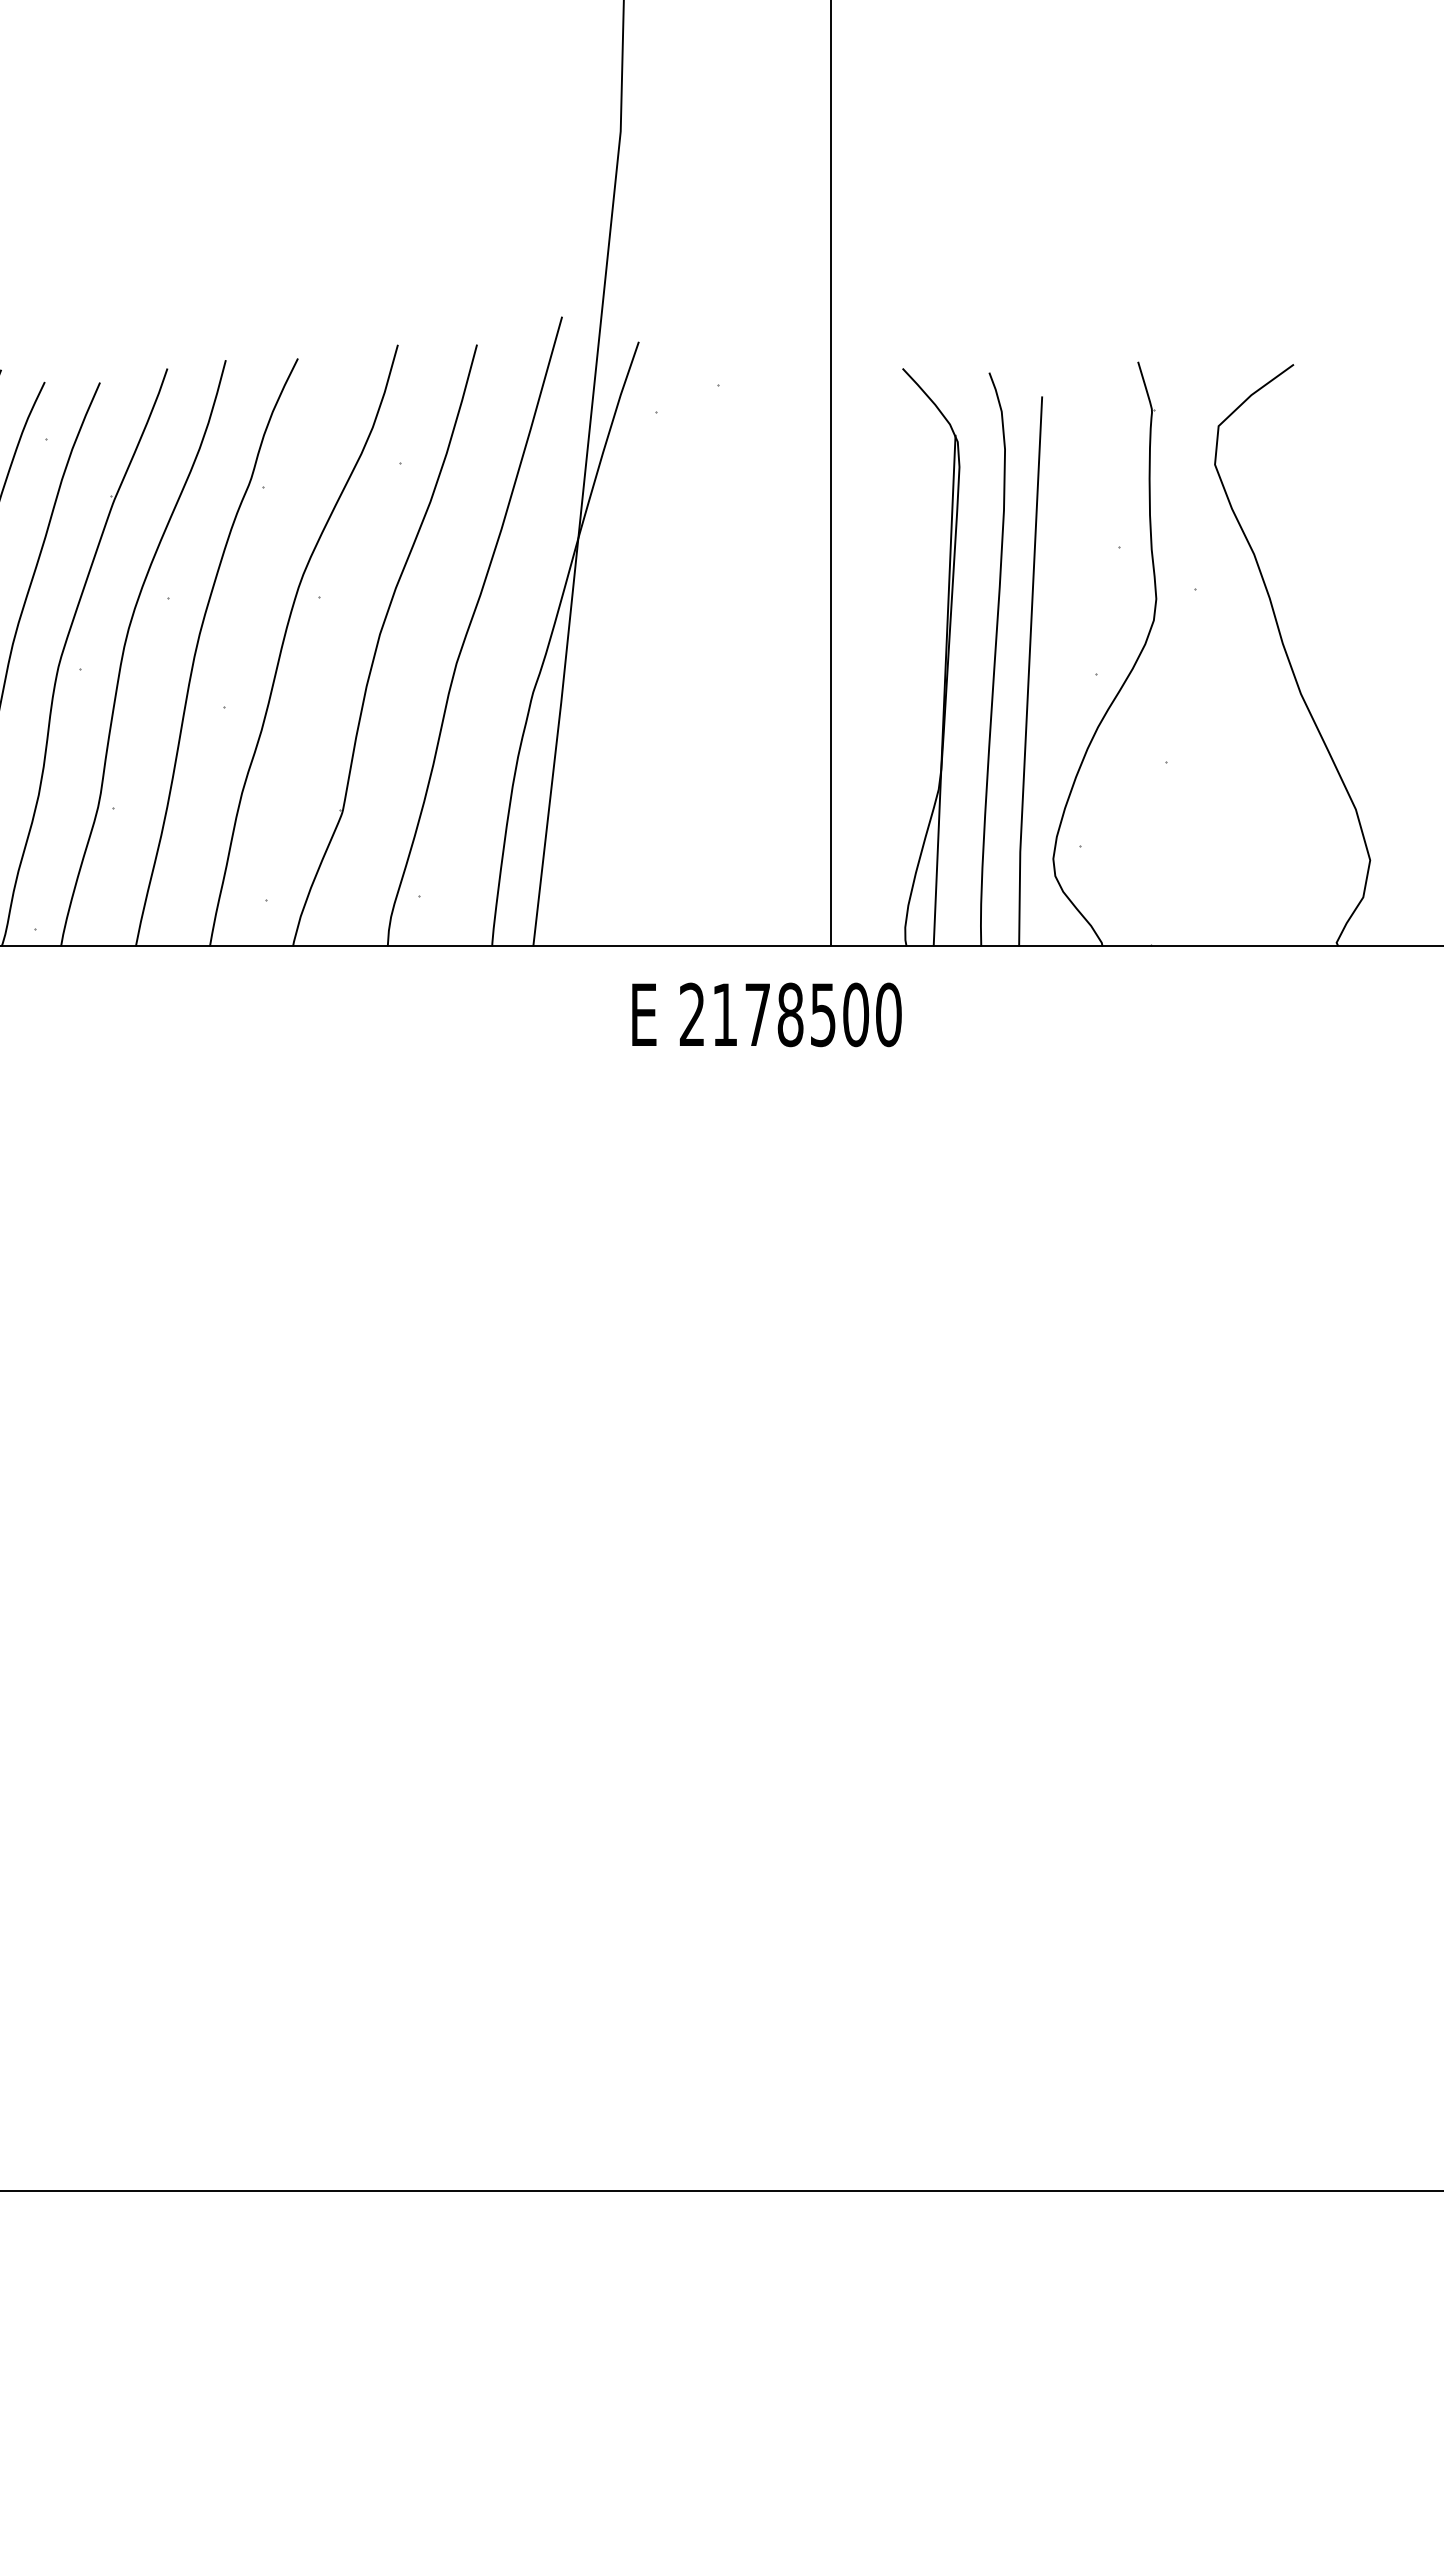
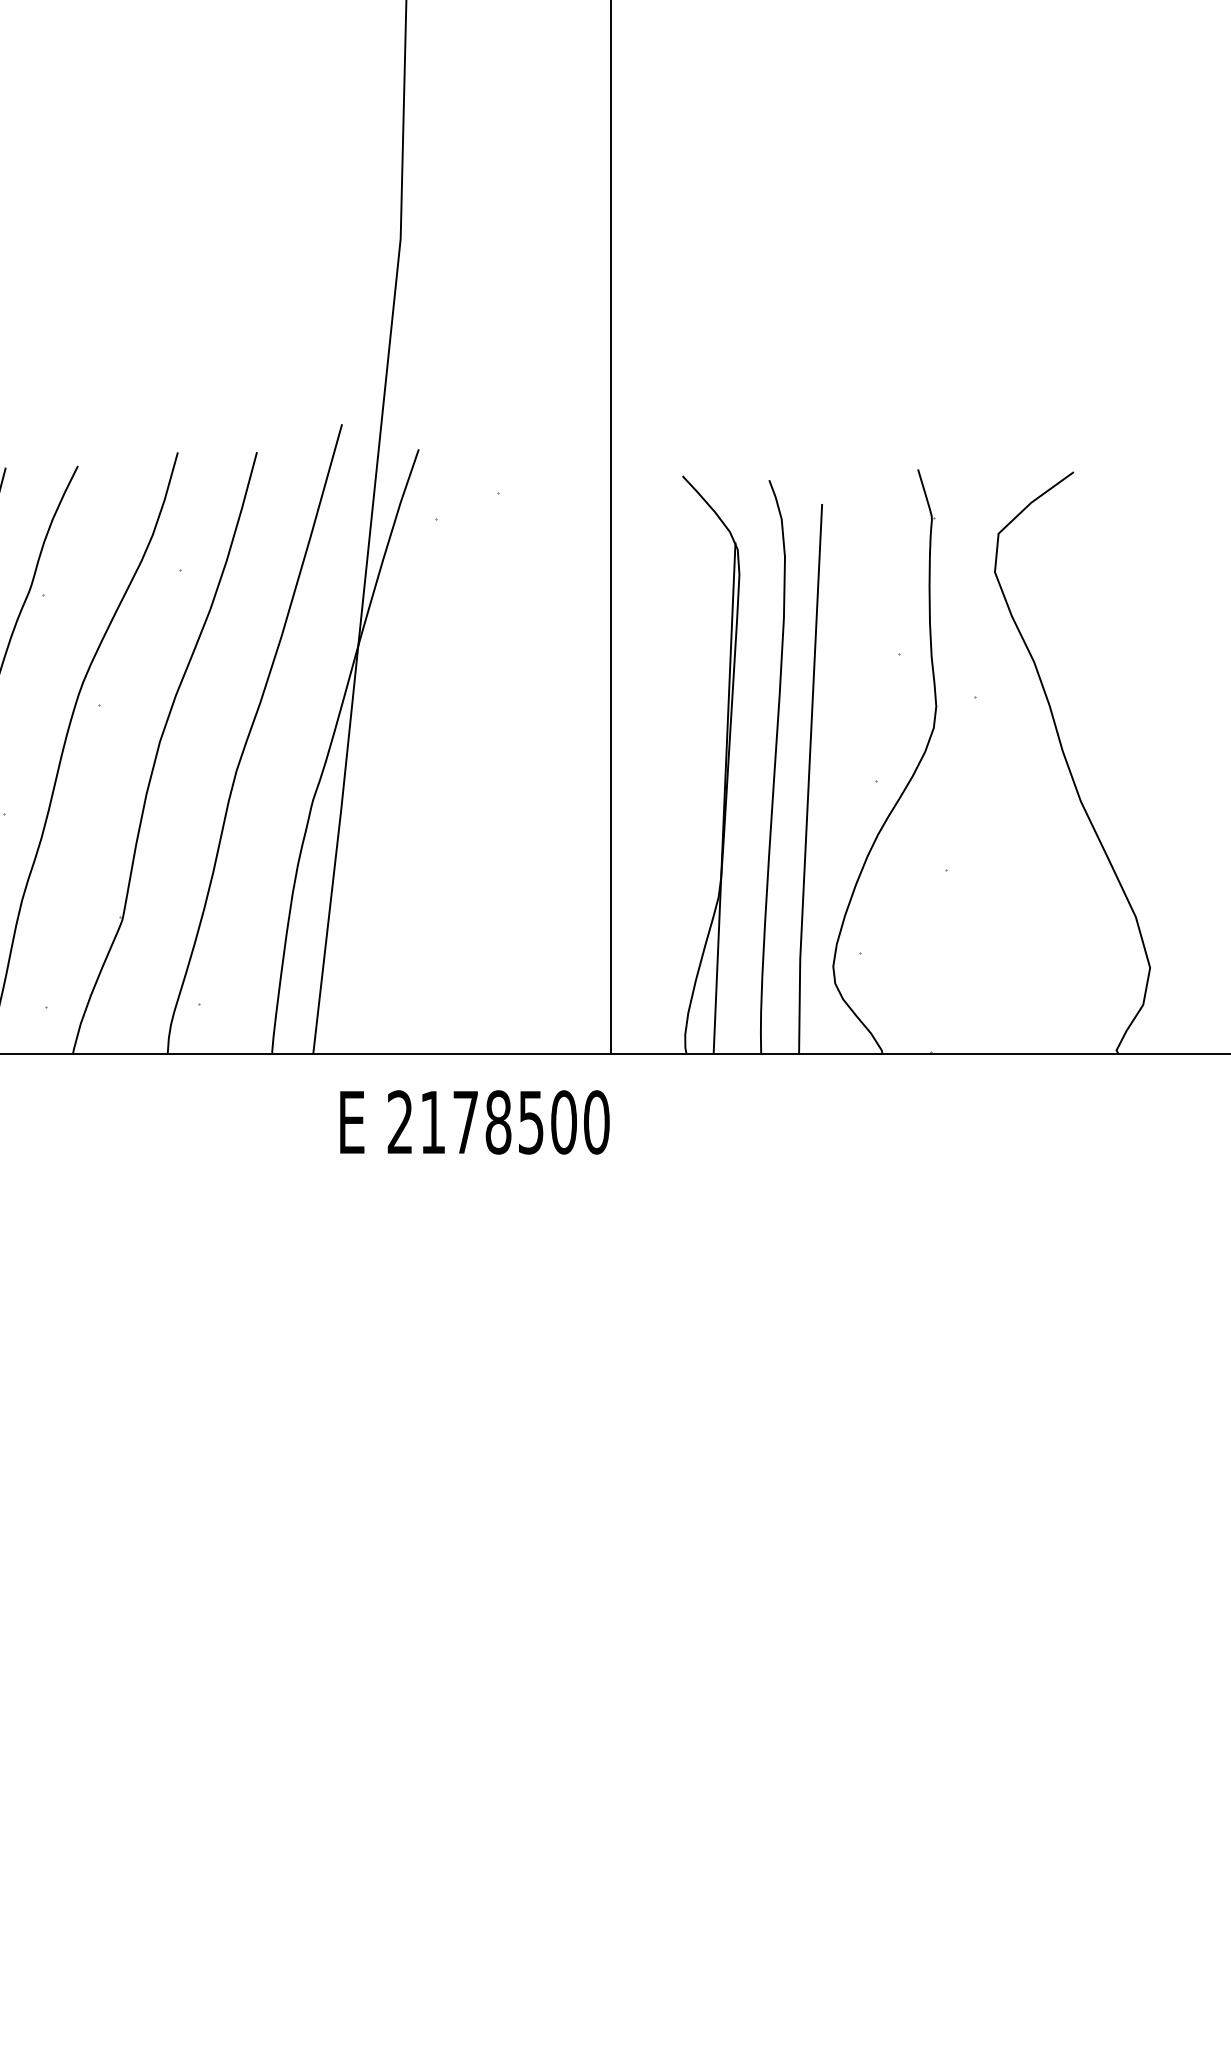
text: (766, 1014) -> (474, 1122), moved

